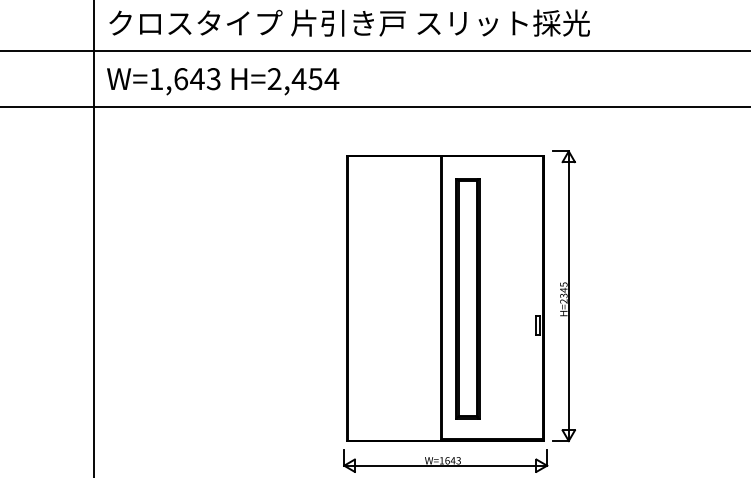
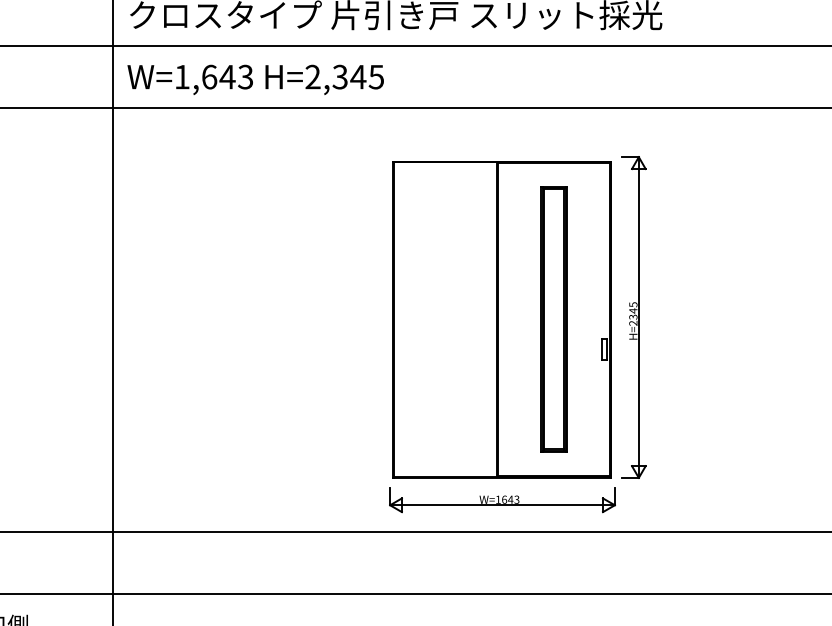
text: (315, 78) -> (358, 76), H=2,454 -> H=2,345
part: (467, 298) -> (553, 319), moved

